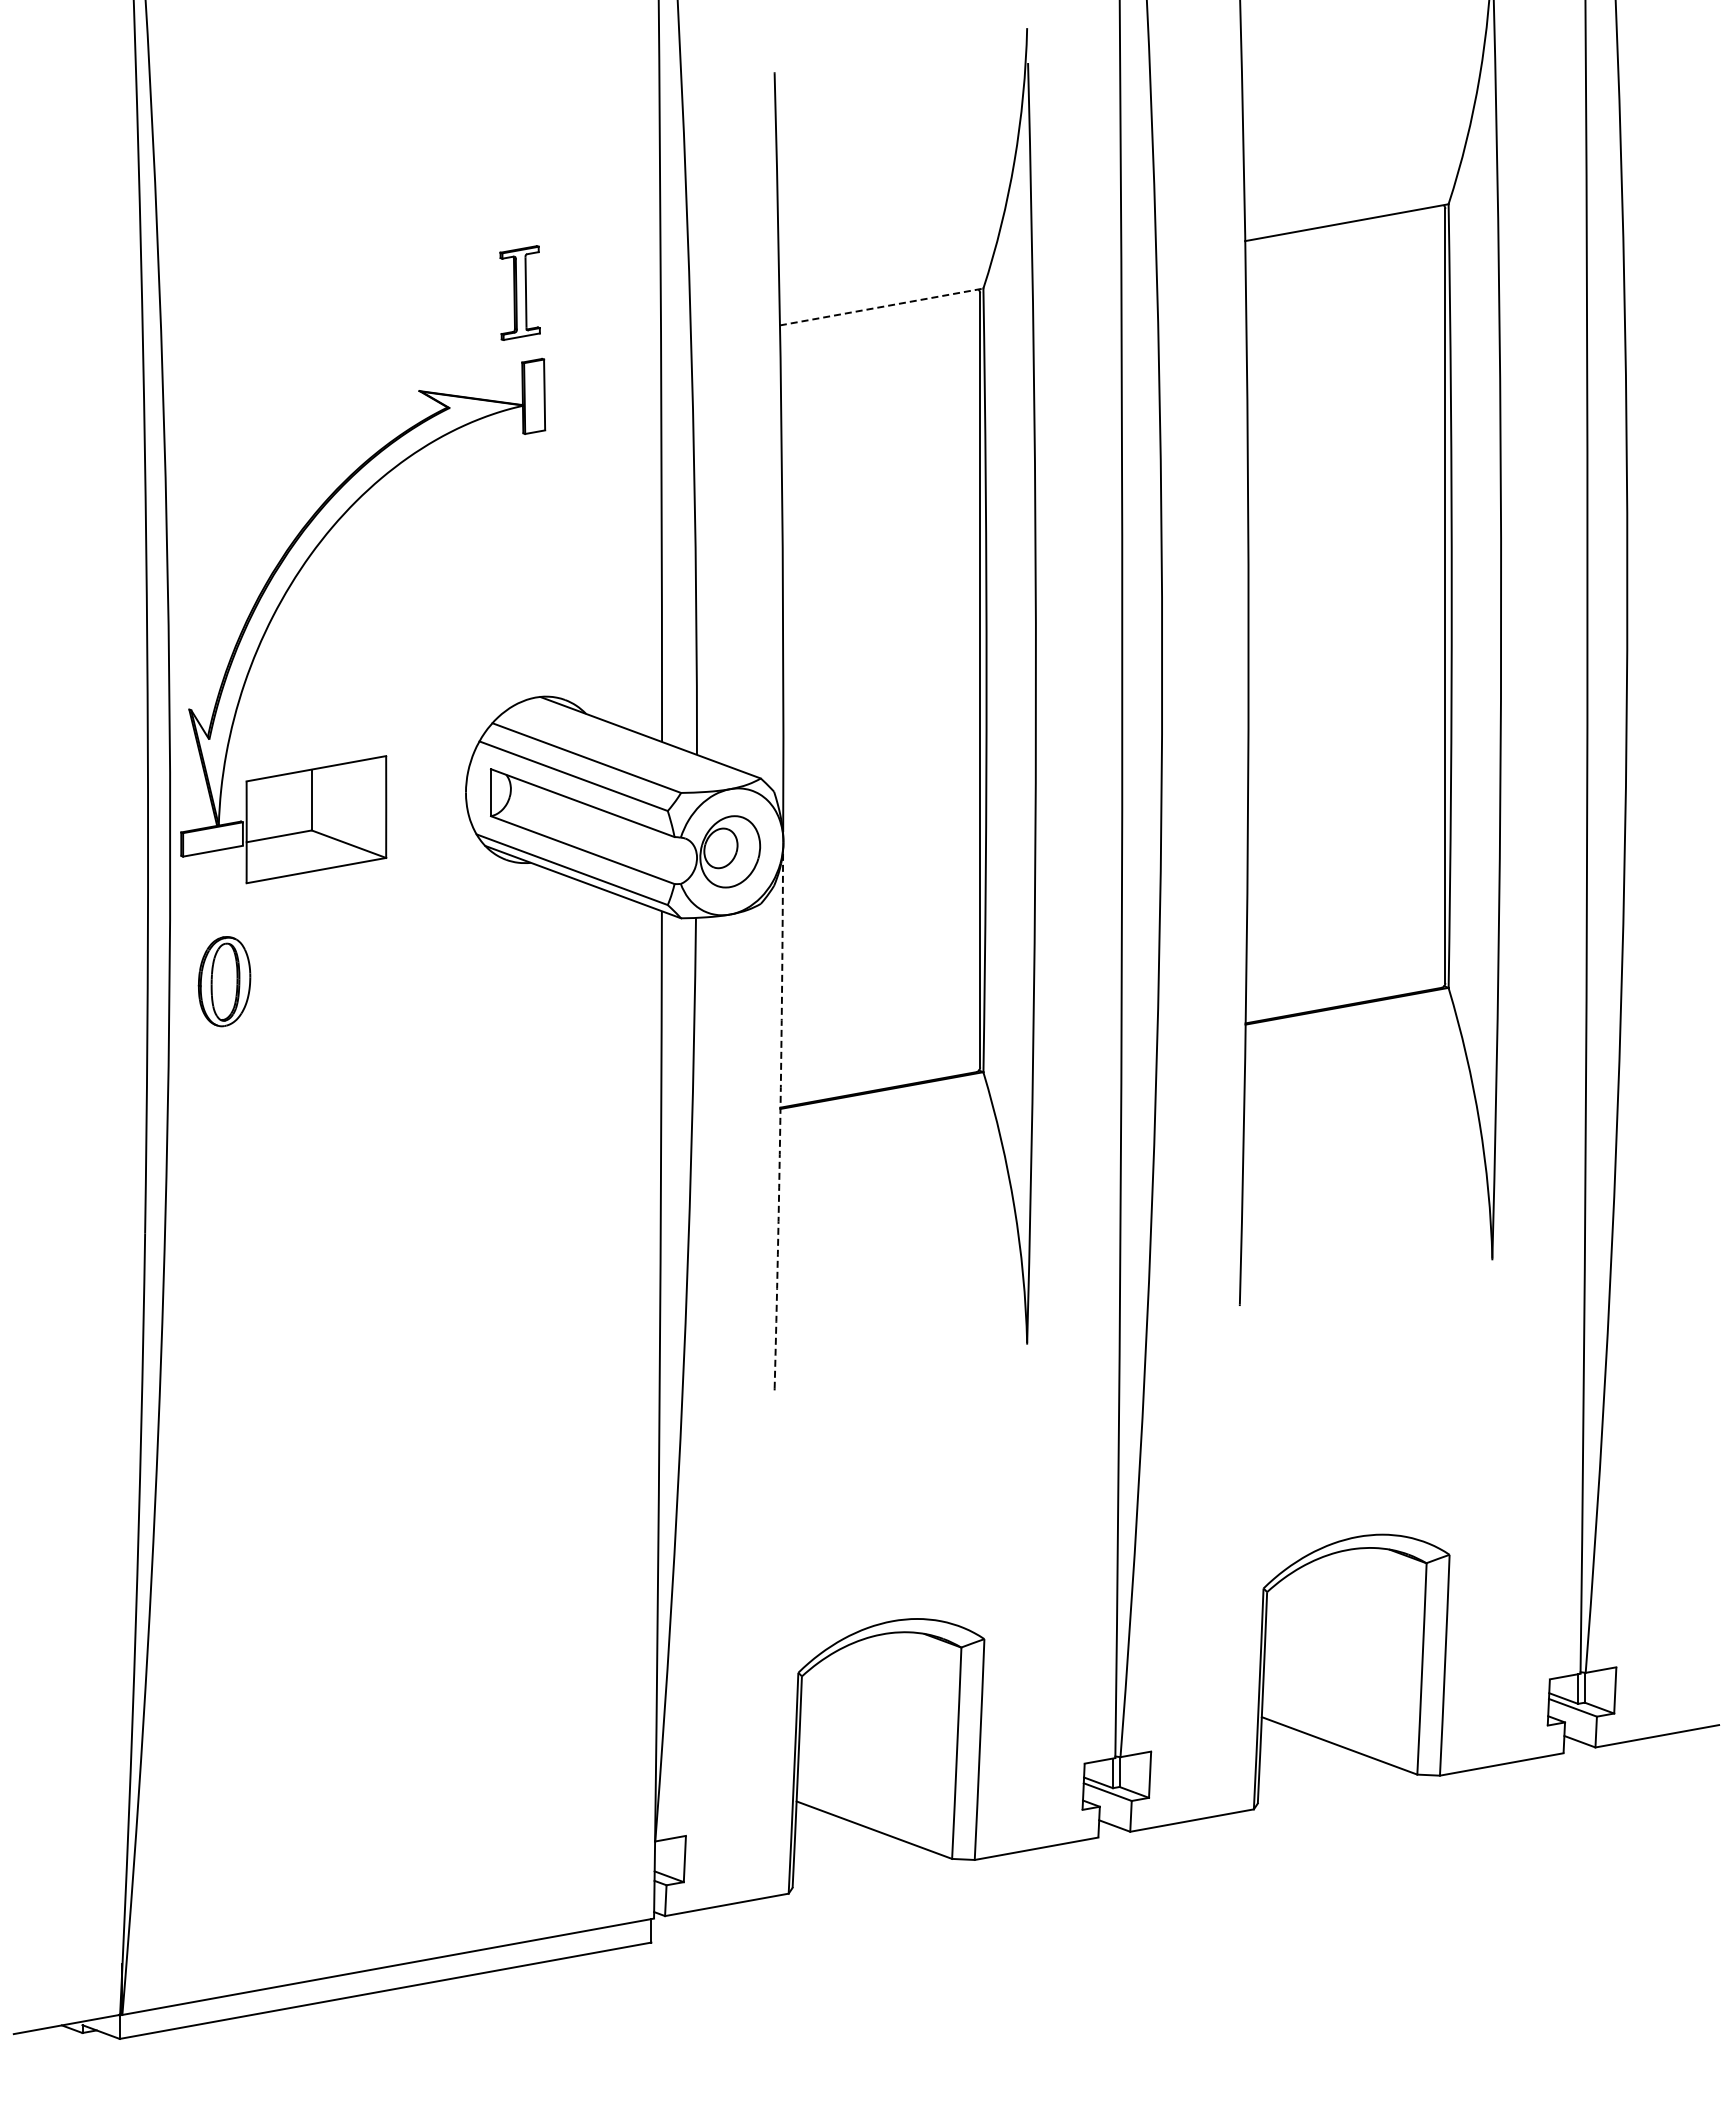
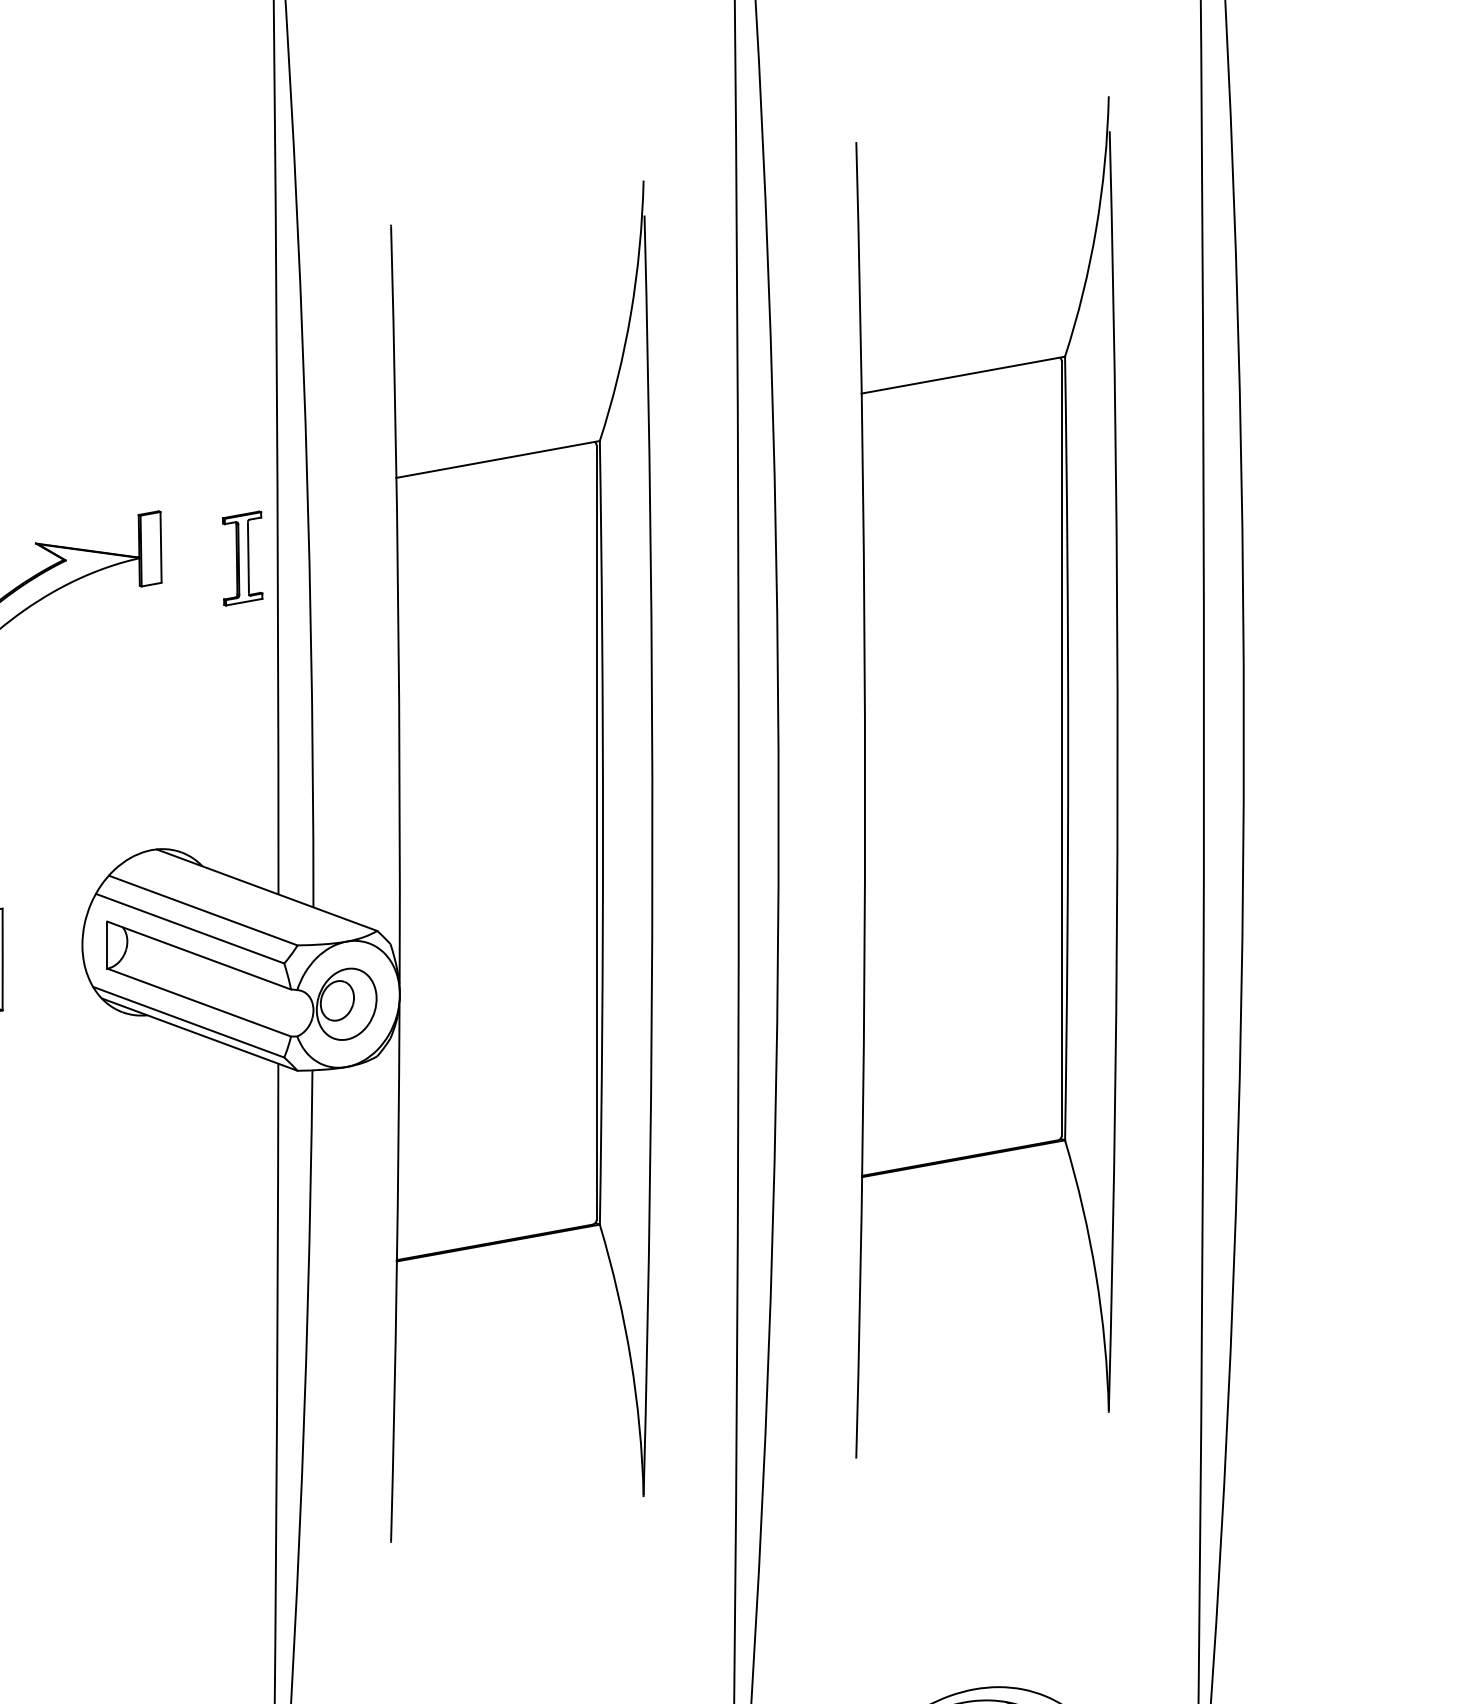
part: (519, 292) -> (241, 557), moved
line: (882, 306) -> (498, 458), dashed -> solid
arc: (780, 1120) -> (396, 1272), dashed -> solid

